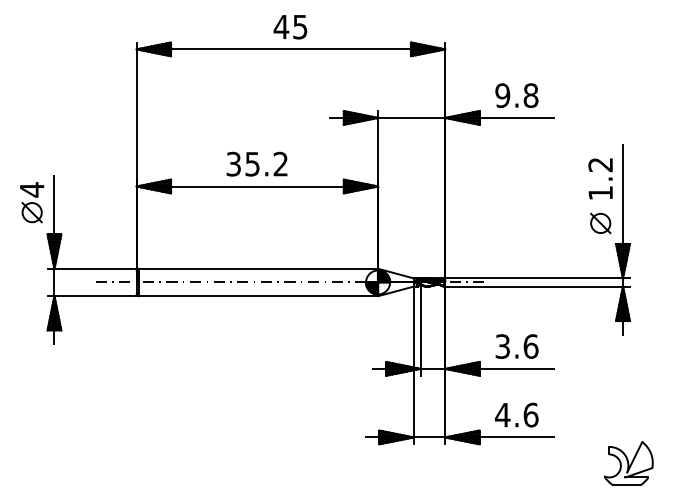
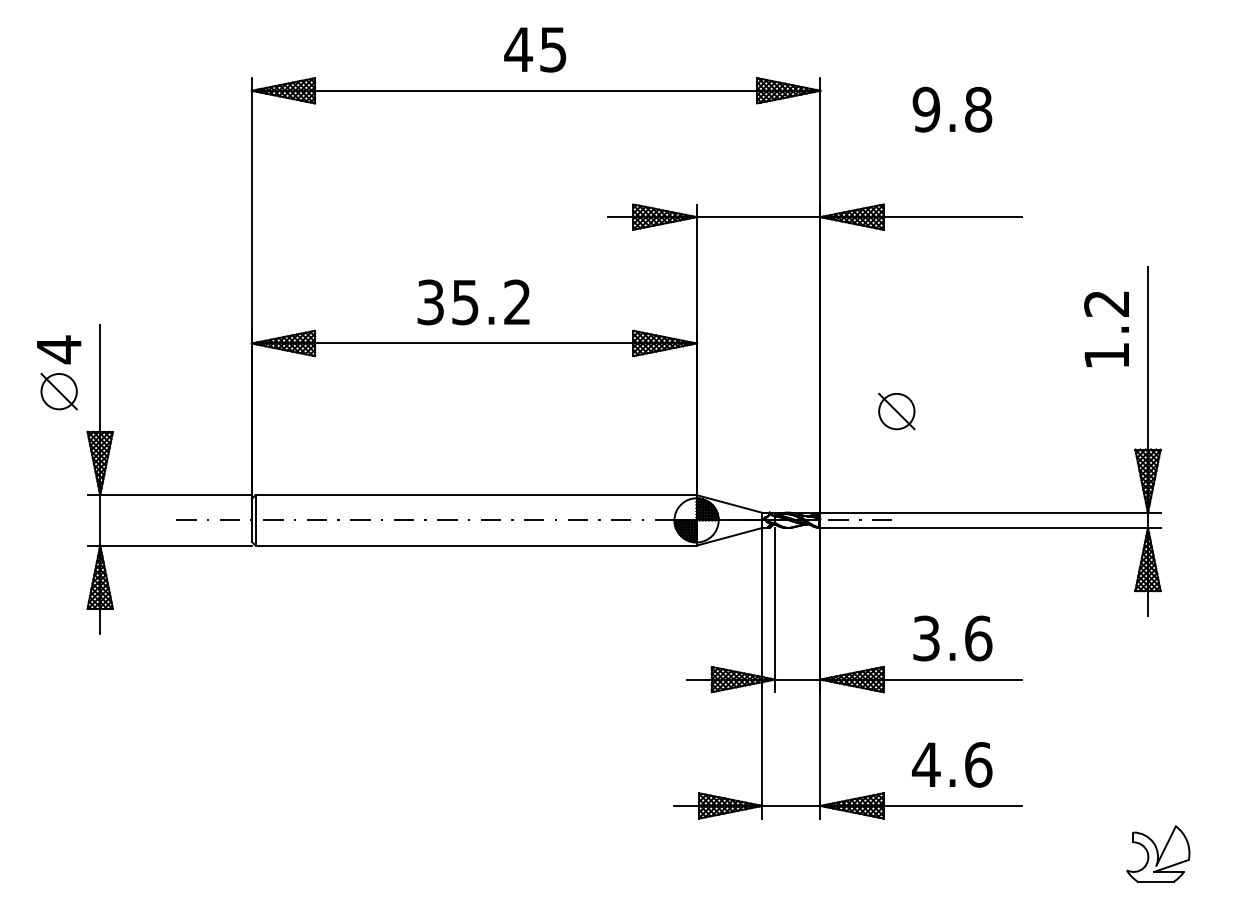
text: (516, 95) -> (951, 109), moved
part: (600, 223) -> (896, 411), moved
part: (628, 463) -> (1158, 853), size x0.7

